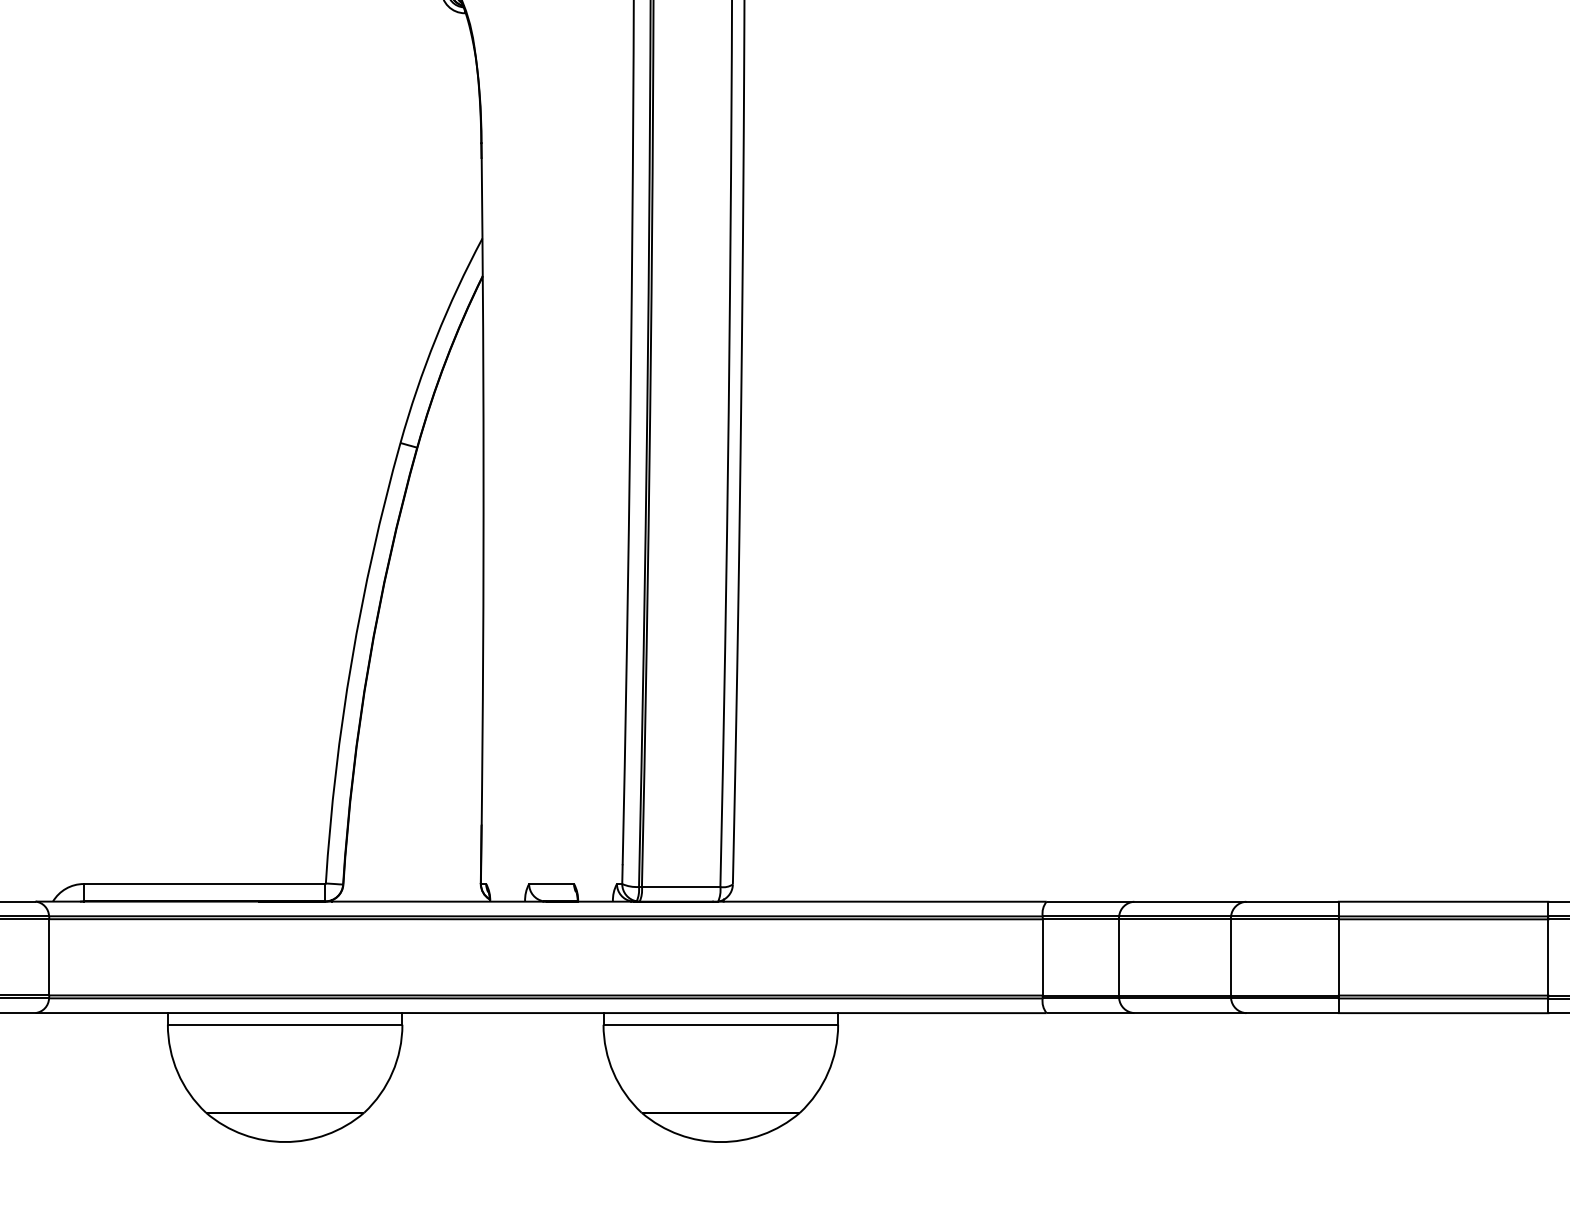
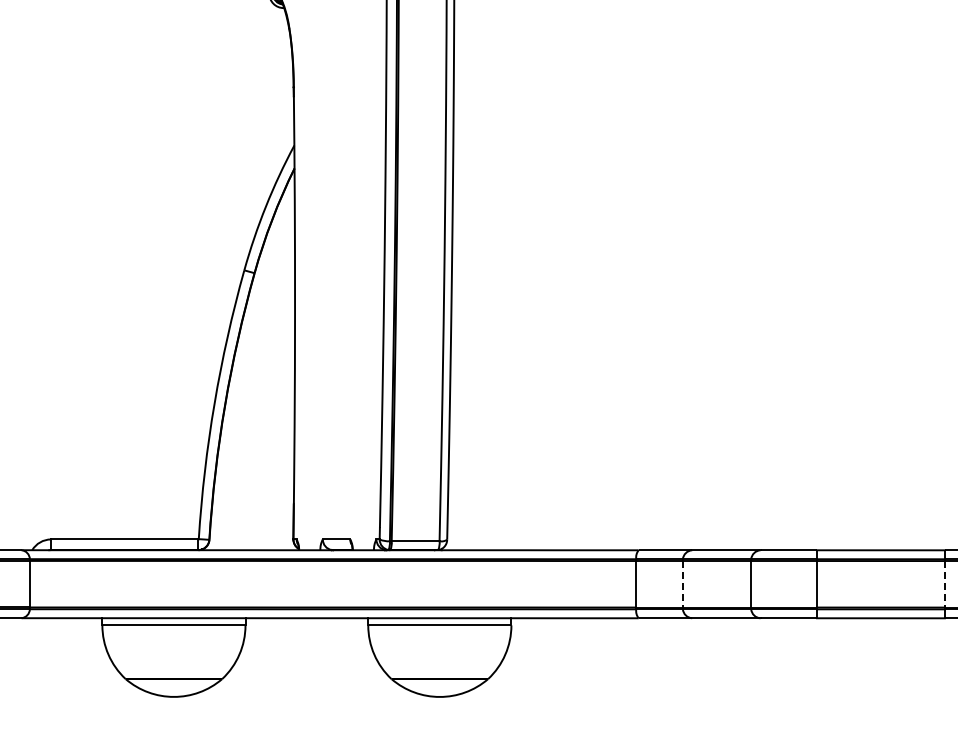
line: (1118, 957) -> (682, 584), solid -> dashed
line: (1547, 957) -> (944, 584), solid -> dashed

